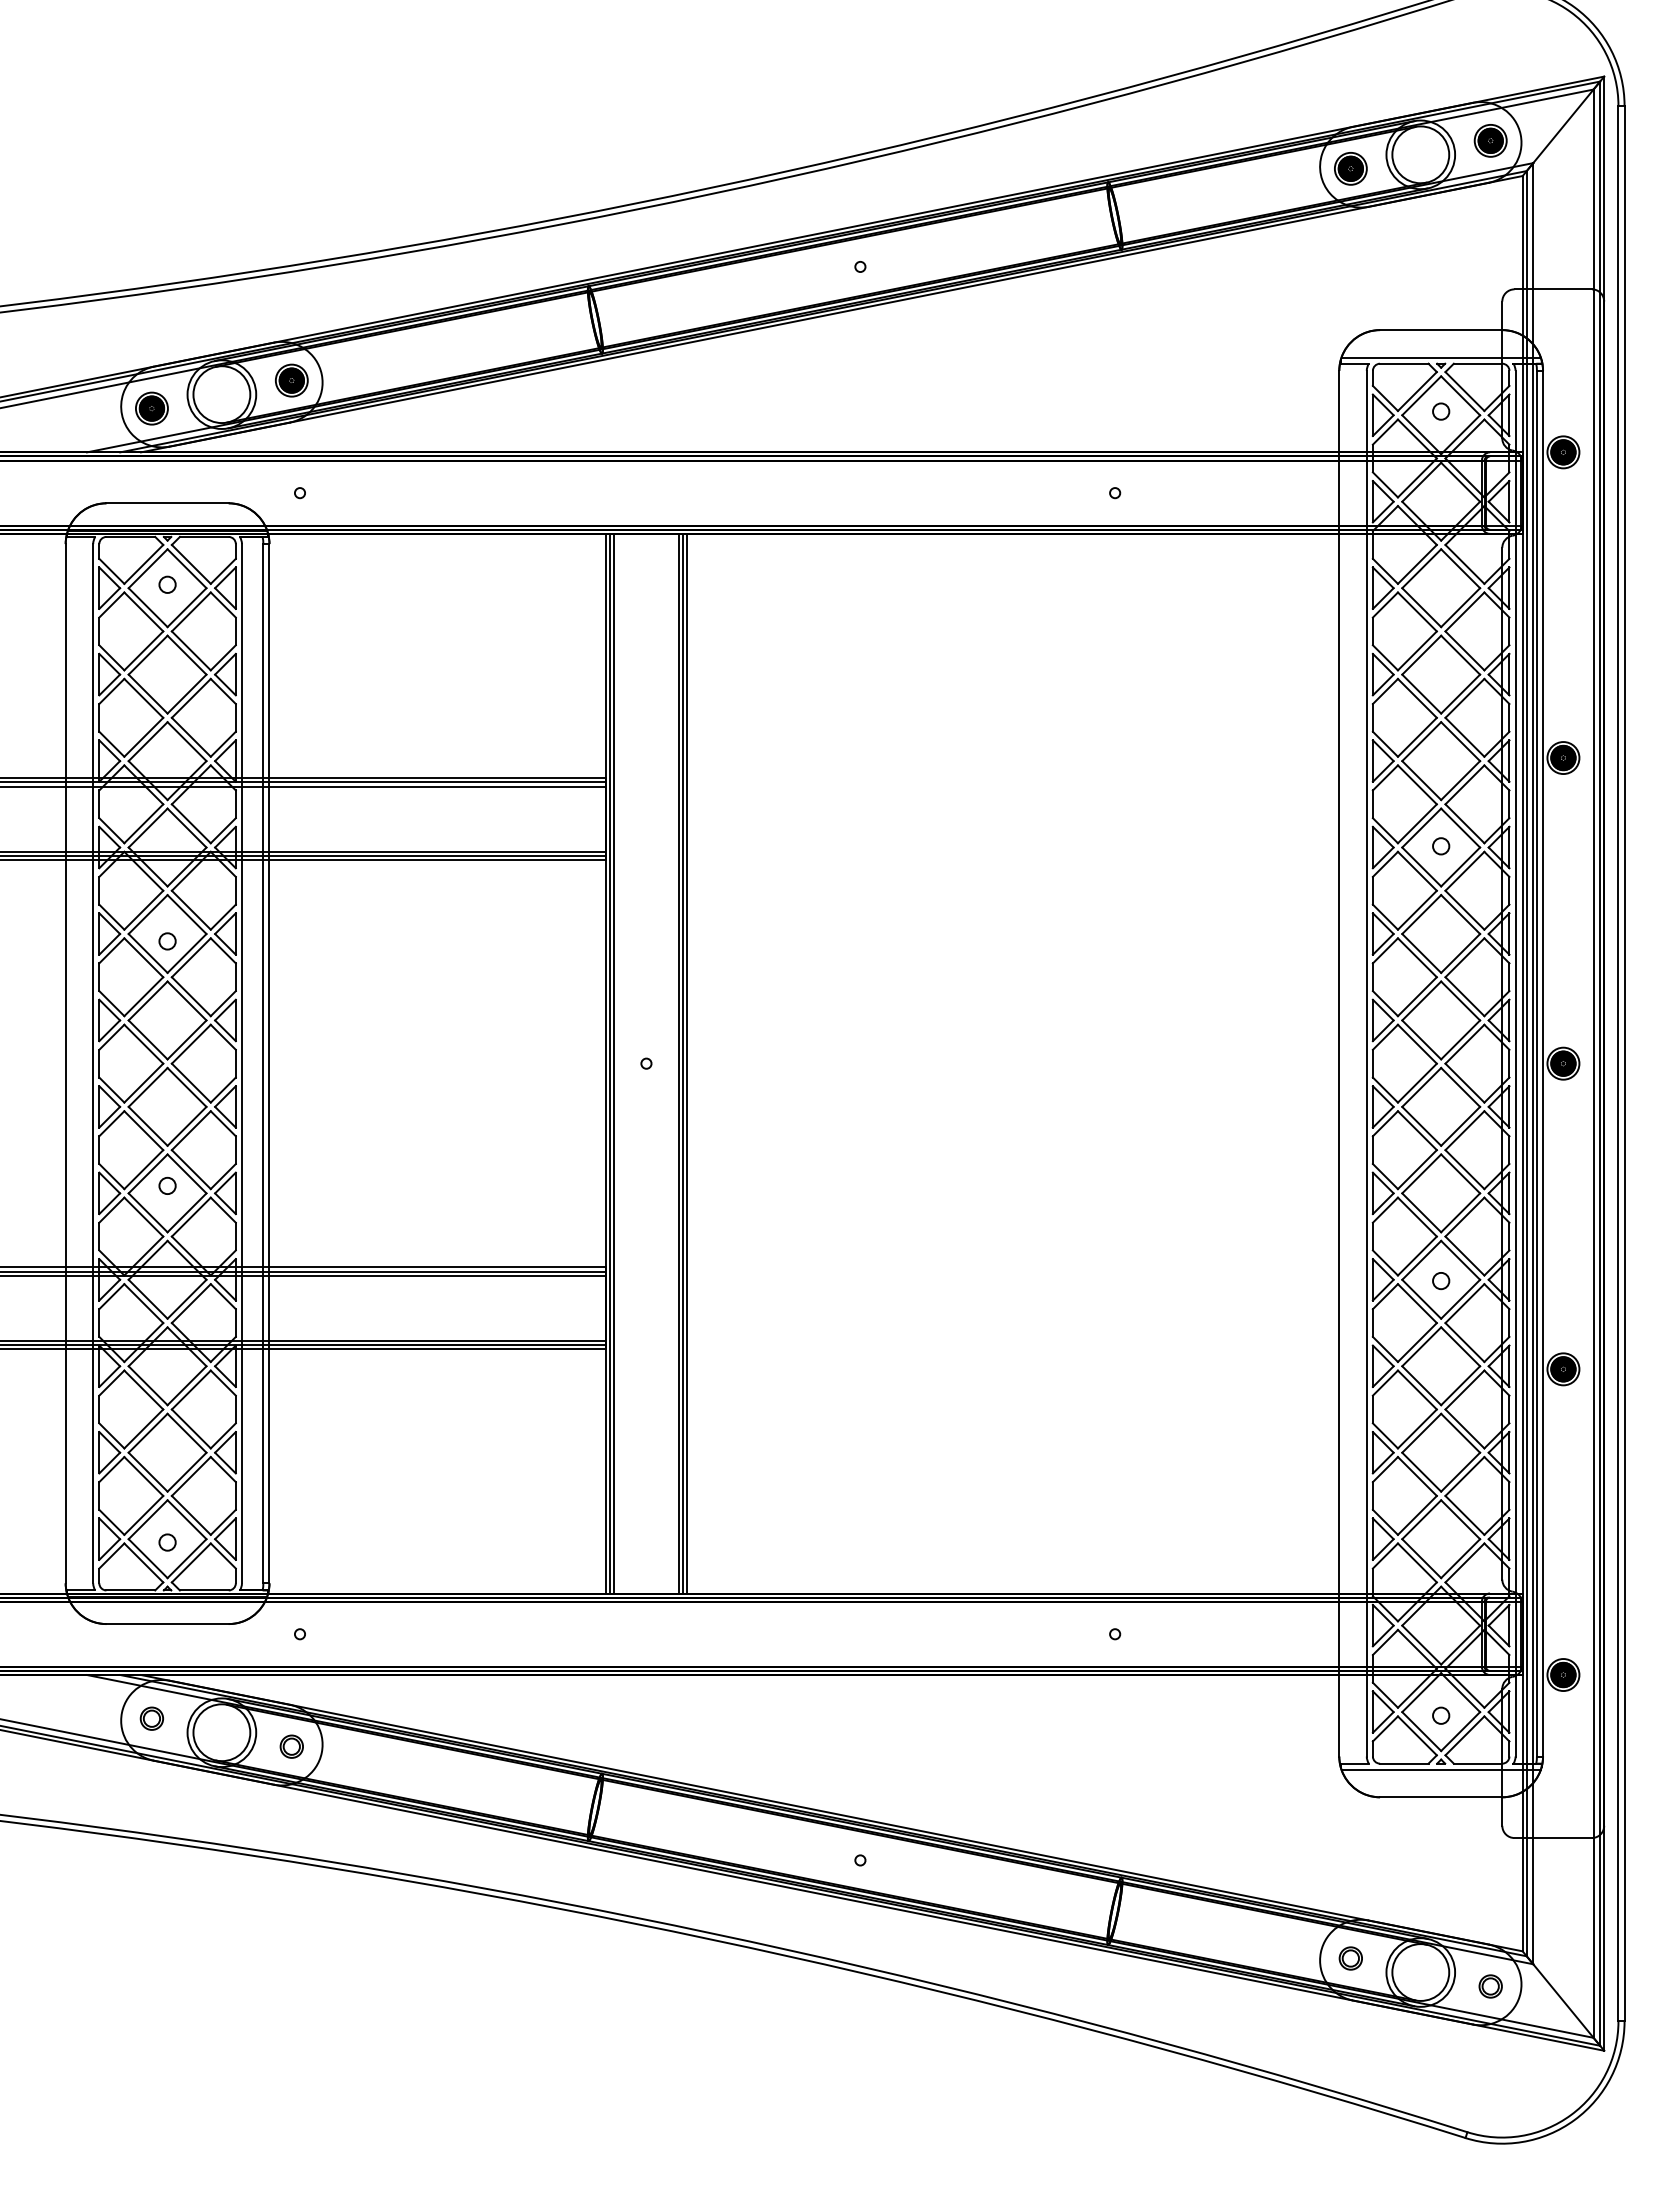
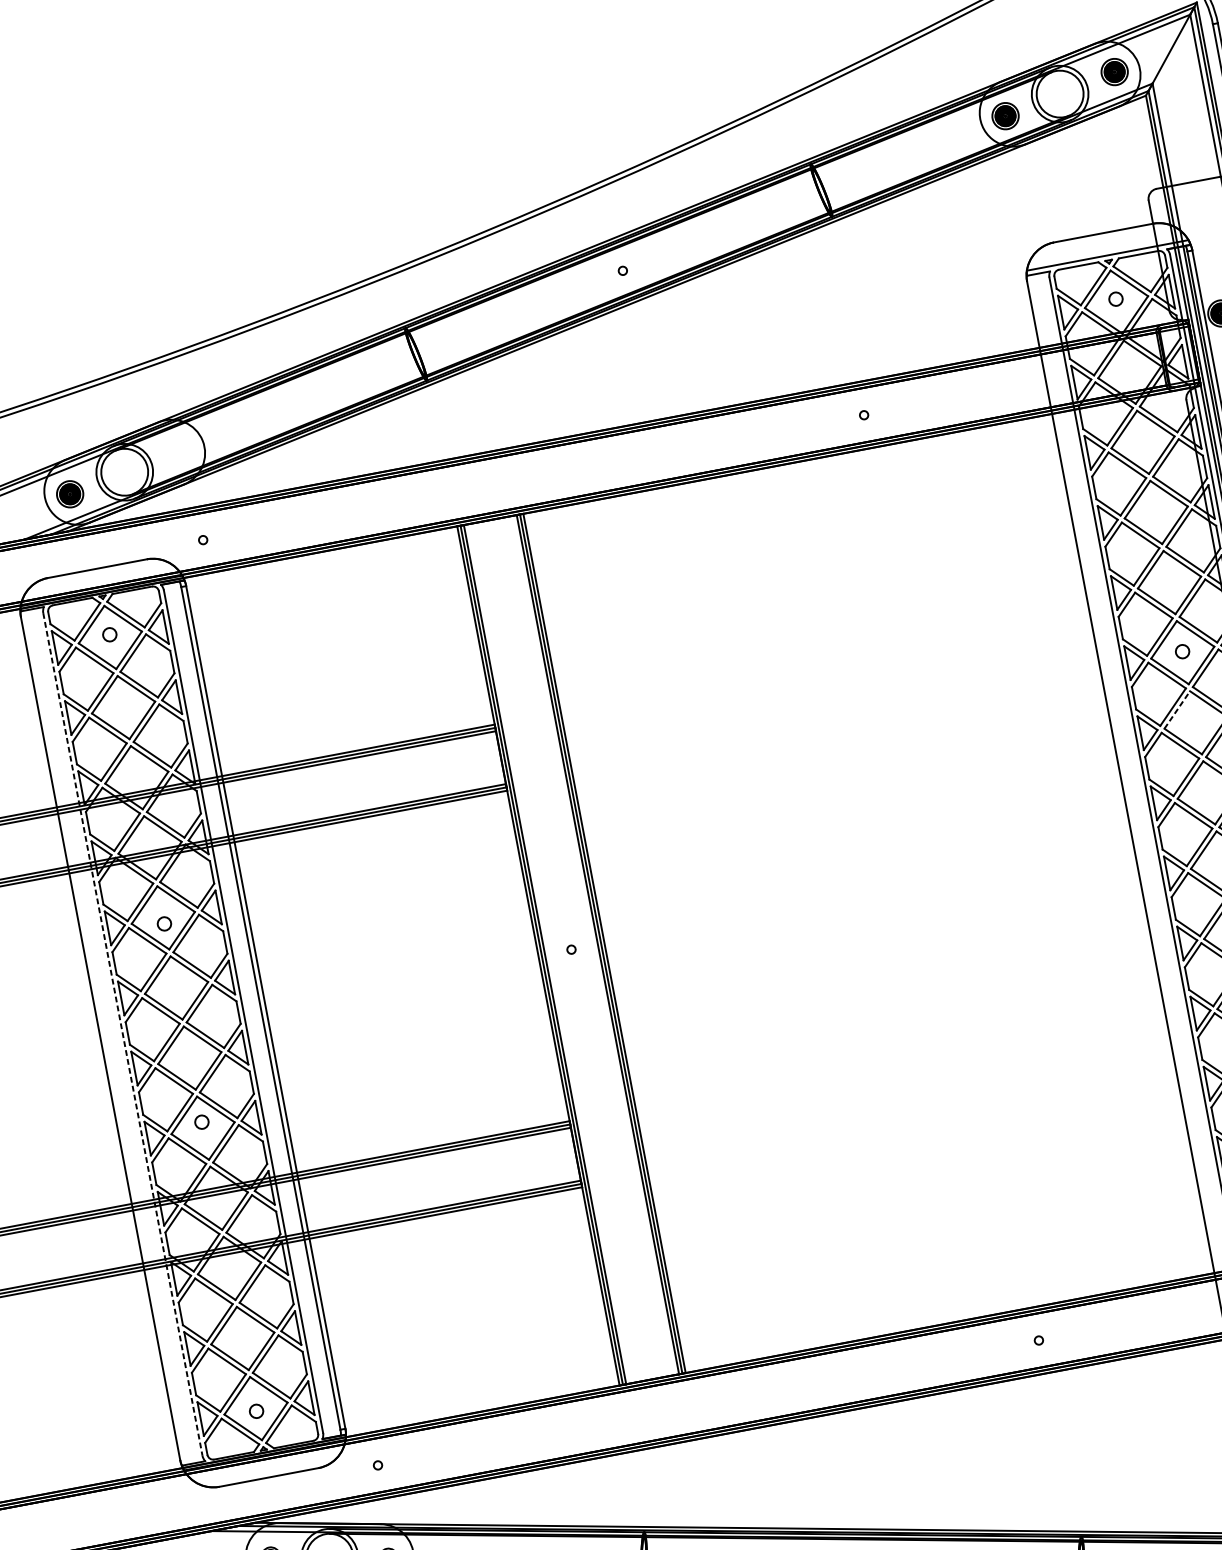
part: (291, 380) -> (179, 450), removed
line: (1421, 914) -> (1177, 709), solid -> dashed
line: (93, 1063) -> (123, 1034), solid -> dashed

